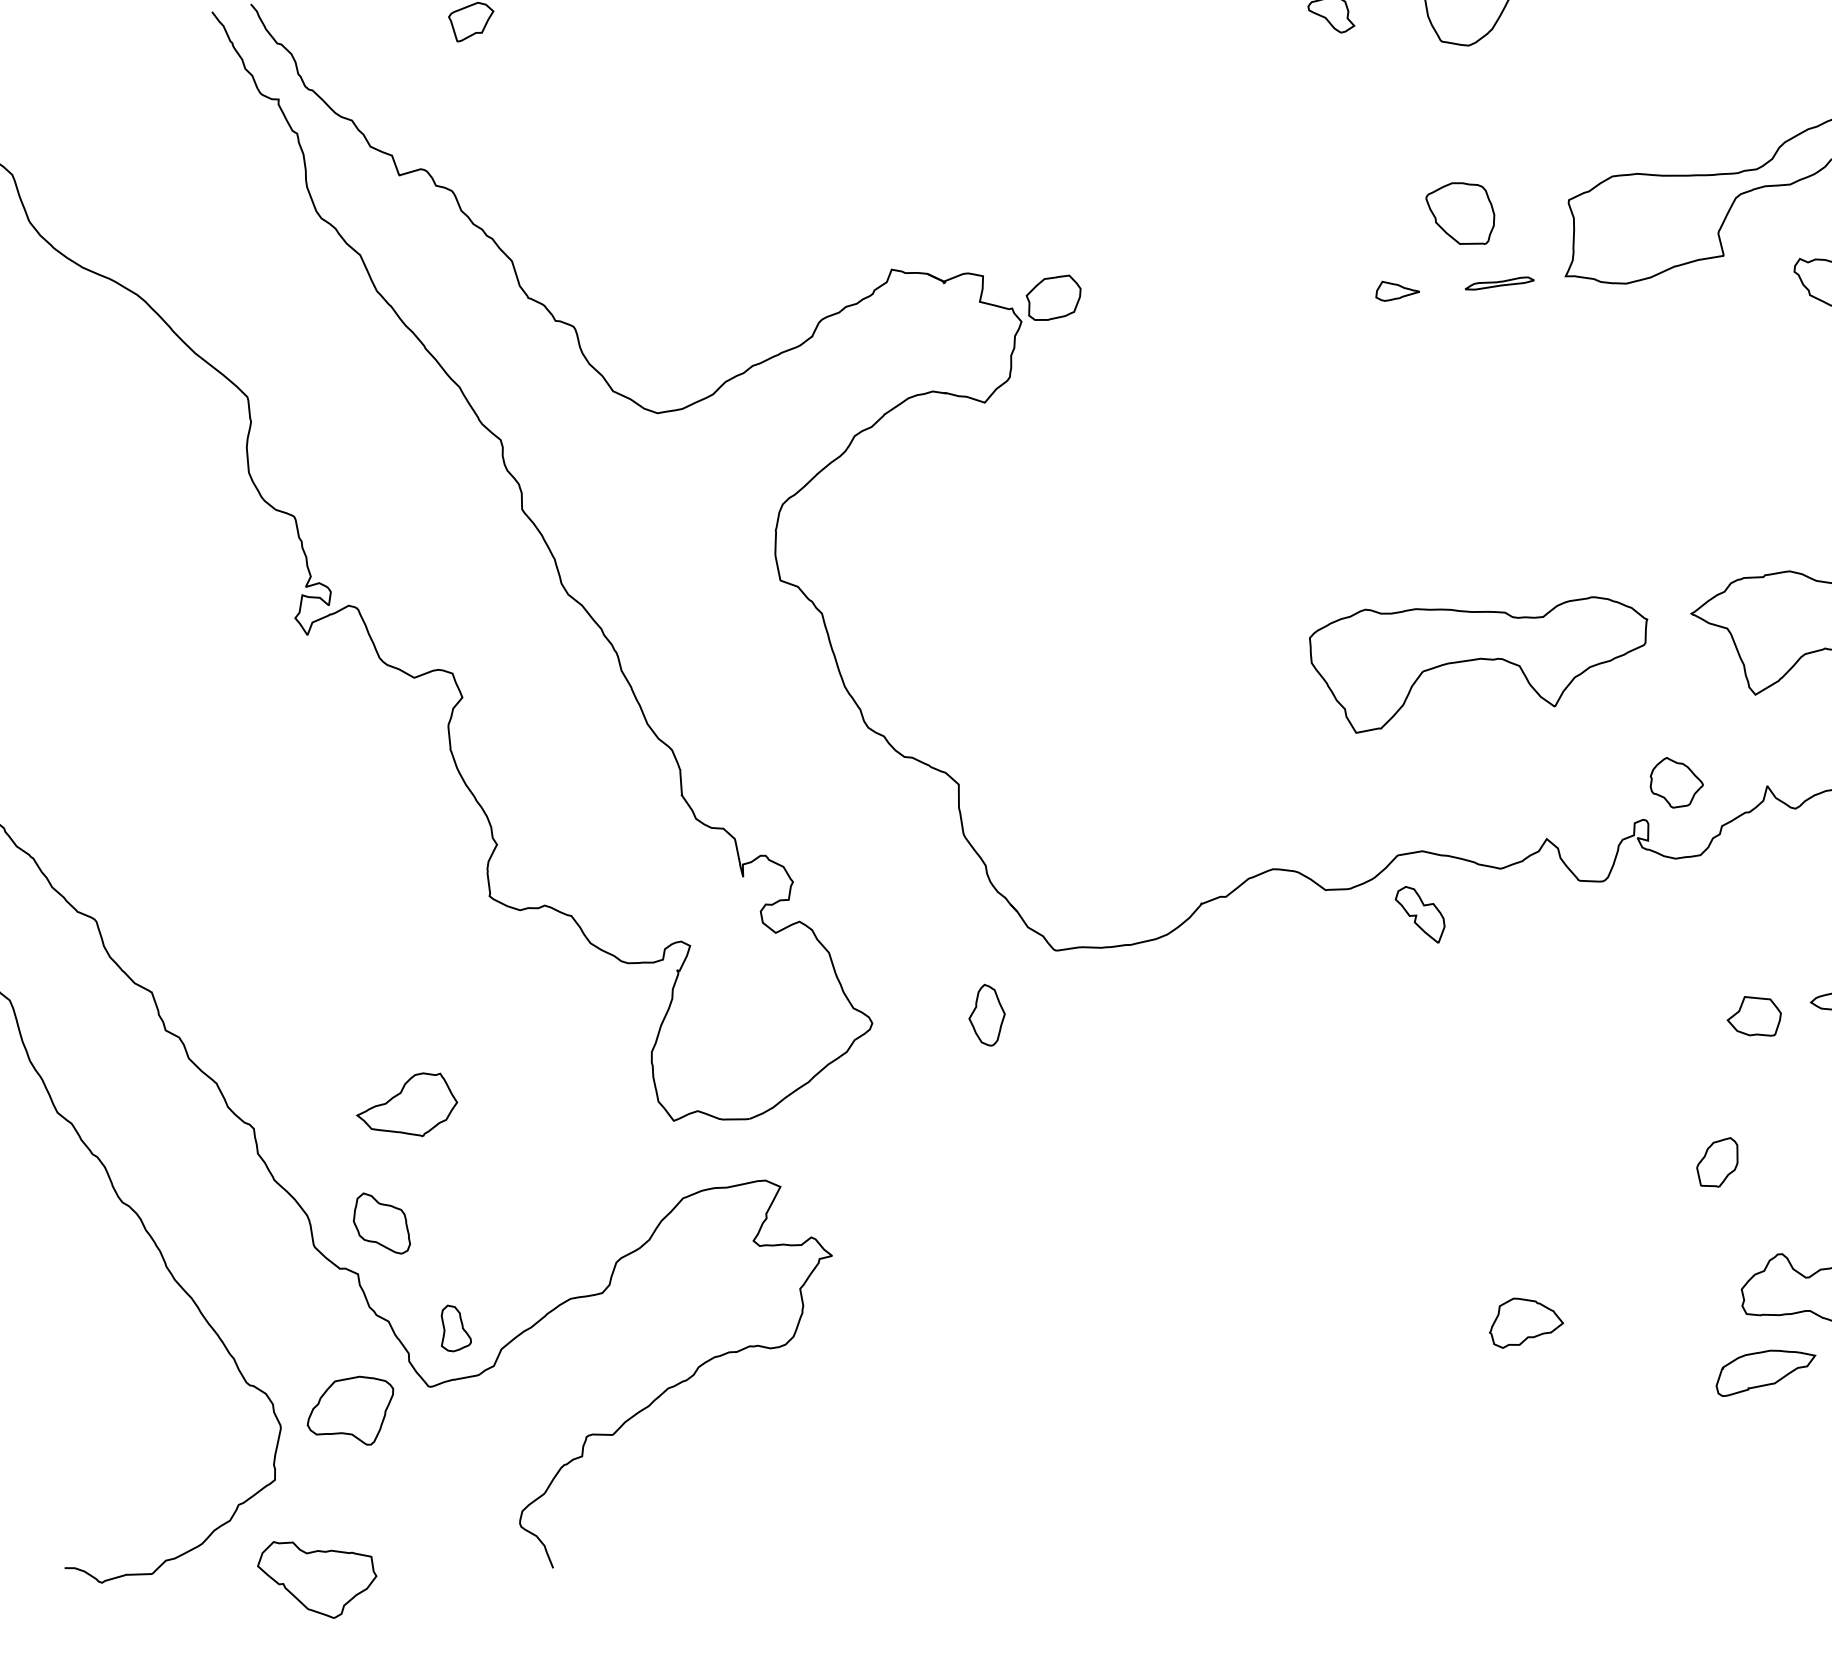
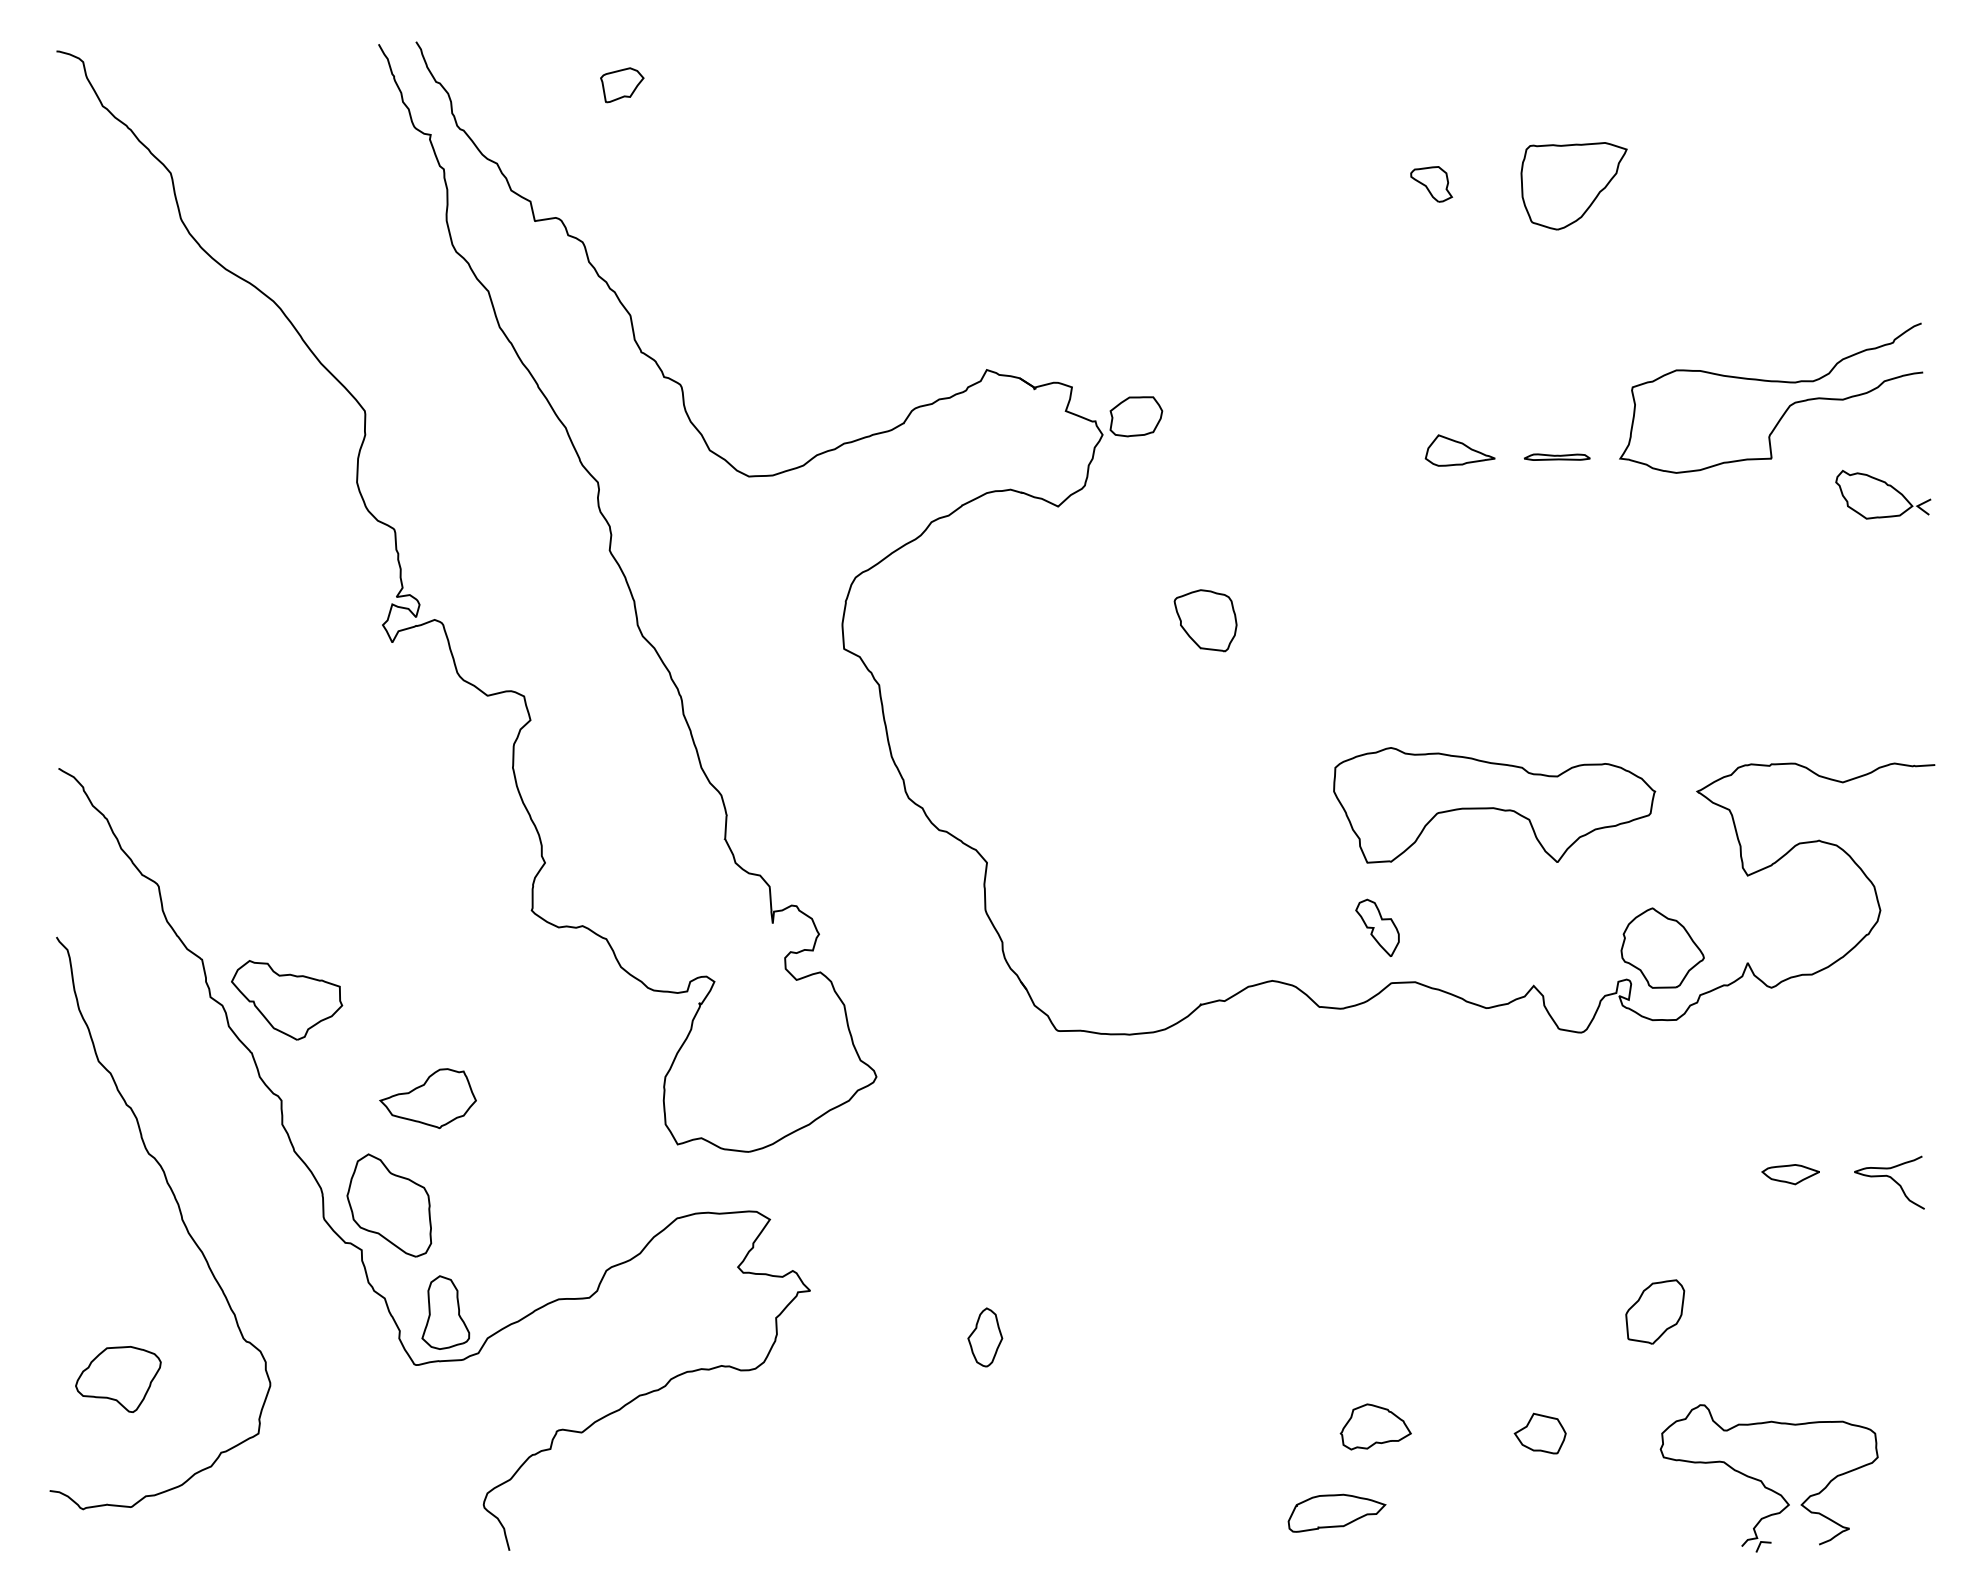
part: (1461, 214) -> (1205, 620), moved
part: (1396, 289) -> (1459, 450), size x1.67
part: (1676, 781) -> (1662, 947), size x1.67
part: (1420, 914) -> (1377, 927), moved
part: (987, 1015) -> (985, 1337), moved
part: (1753, 1016) -> (1539, 1433), moved
part: (1718, 1162) -> (1655, 1311), size x1.43
part: (380, 1223) -> (389, 1205), size x1.67
part: (1525, 1320) -> (1375, 1426), moved
part: (453, 1327) -> (445, 1312), size x1.67
part: (1765, 1370) -> (1336, 1512), moved
part: (351, 1412) -> (118, 1379), moved
part: (318, 1578) -> (287, 1000), moved

